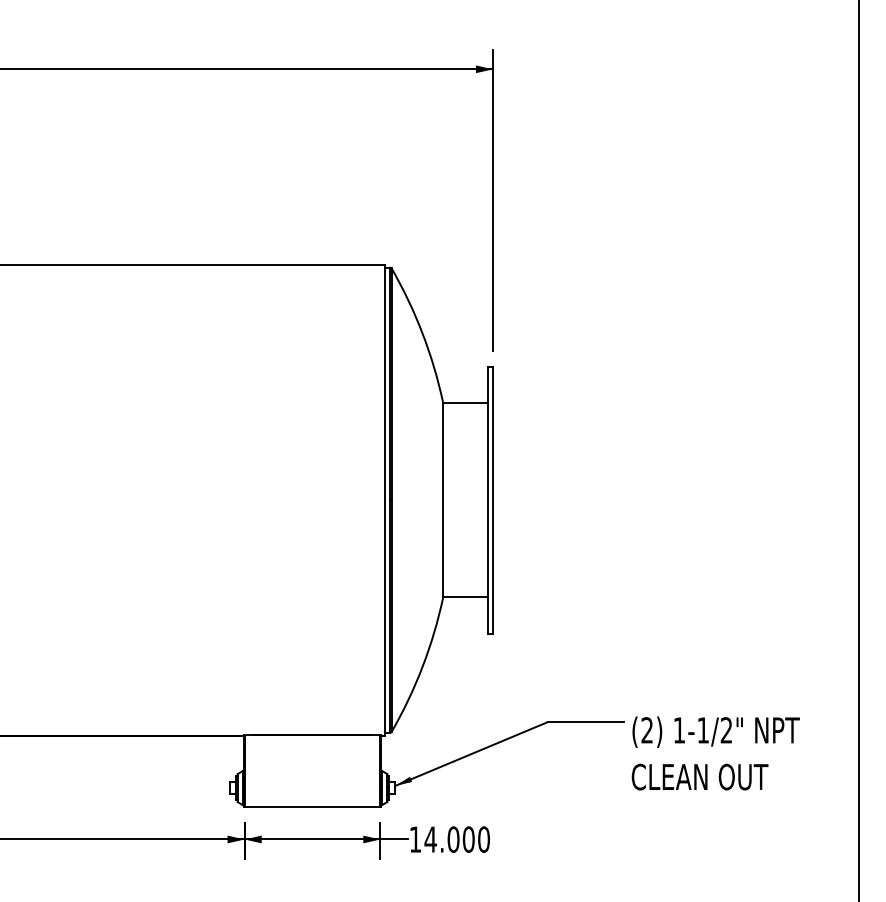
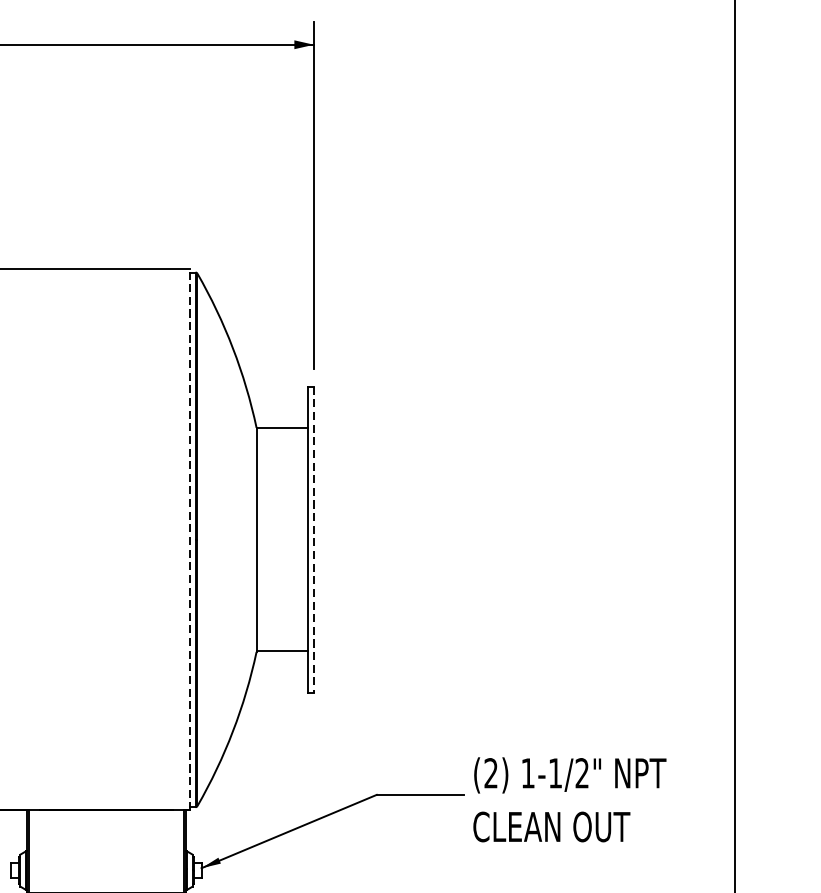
line: (385, 499) -> (190, 539), solid -> dashed
line: (493, 500) -> (314, 540), solid -> dashed
text: (715, 753) -> (569, 799), moved

